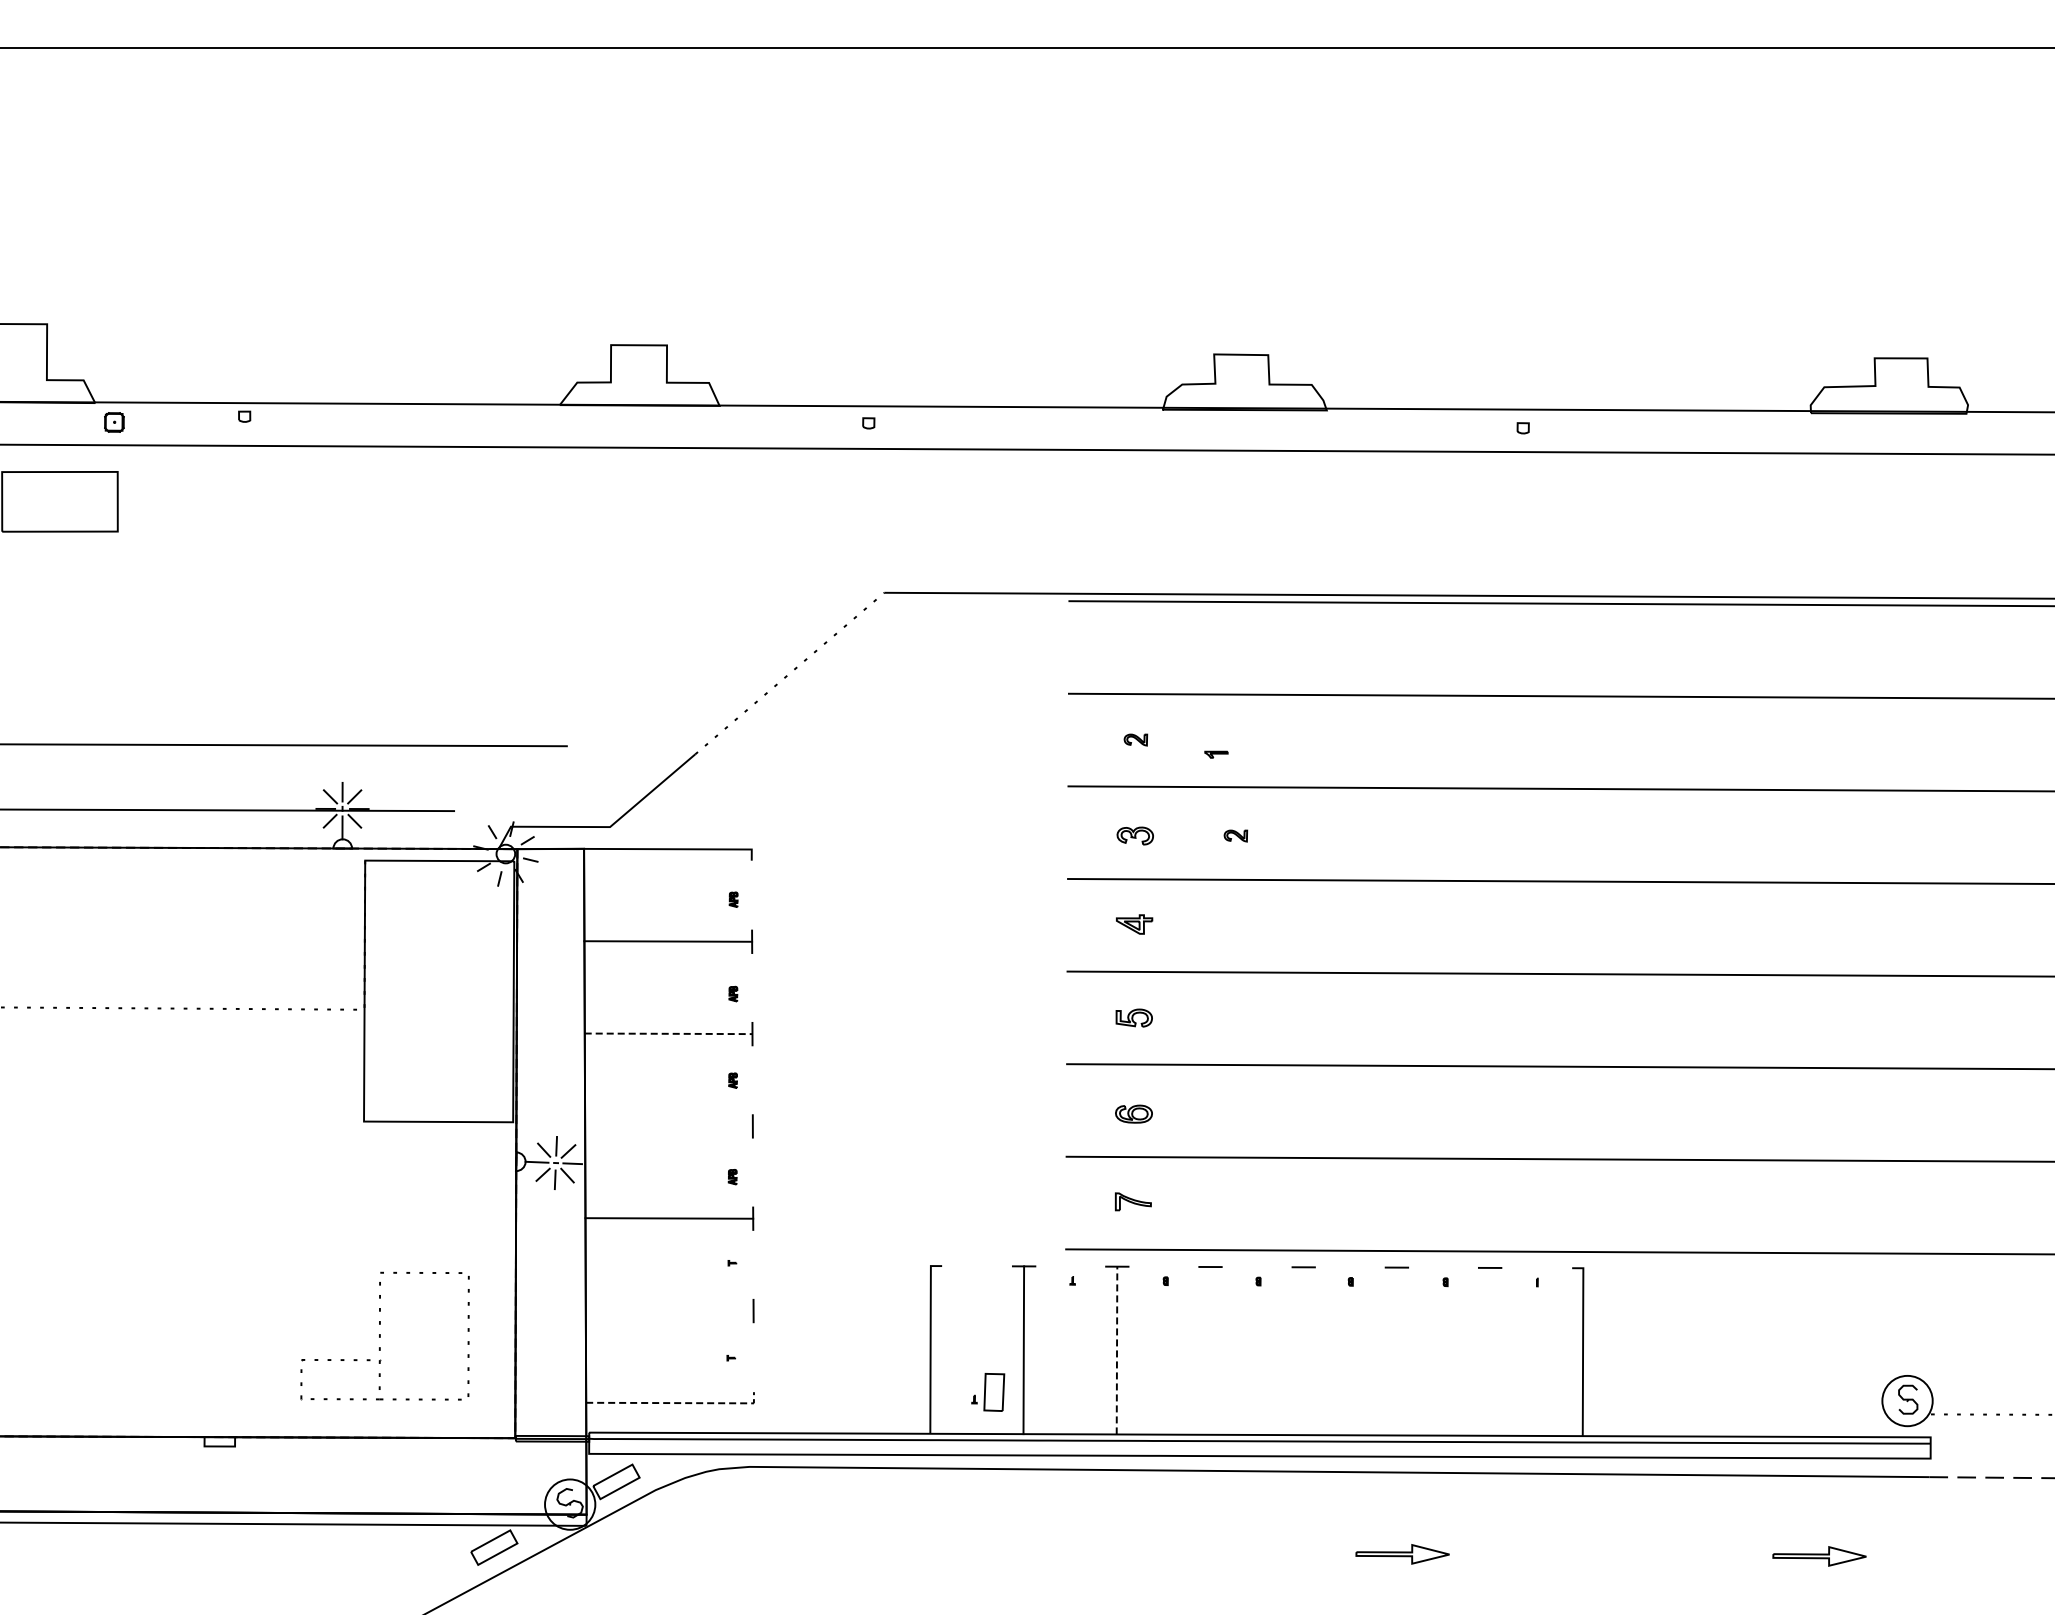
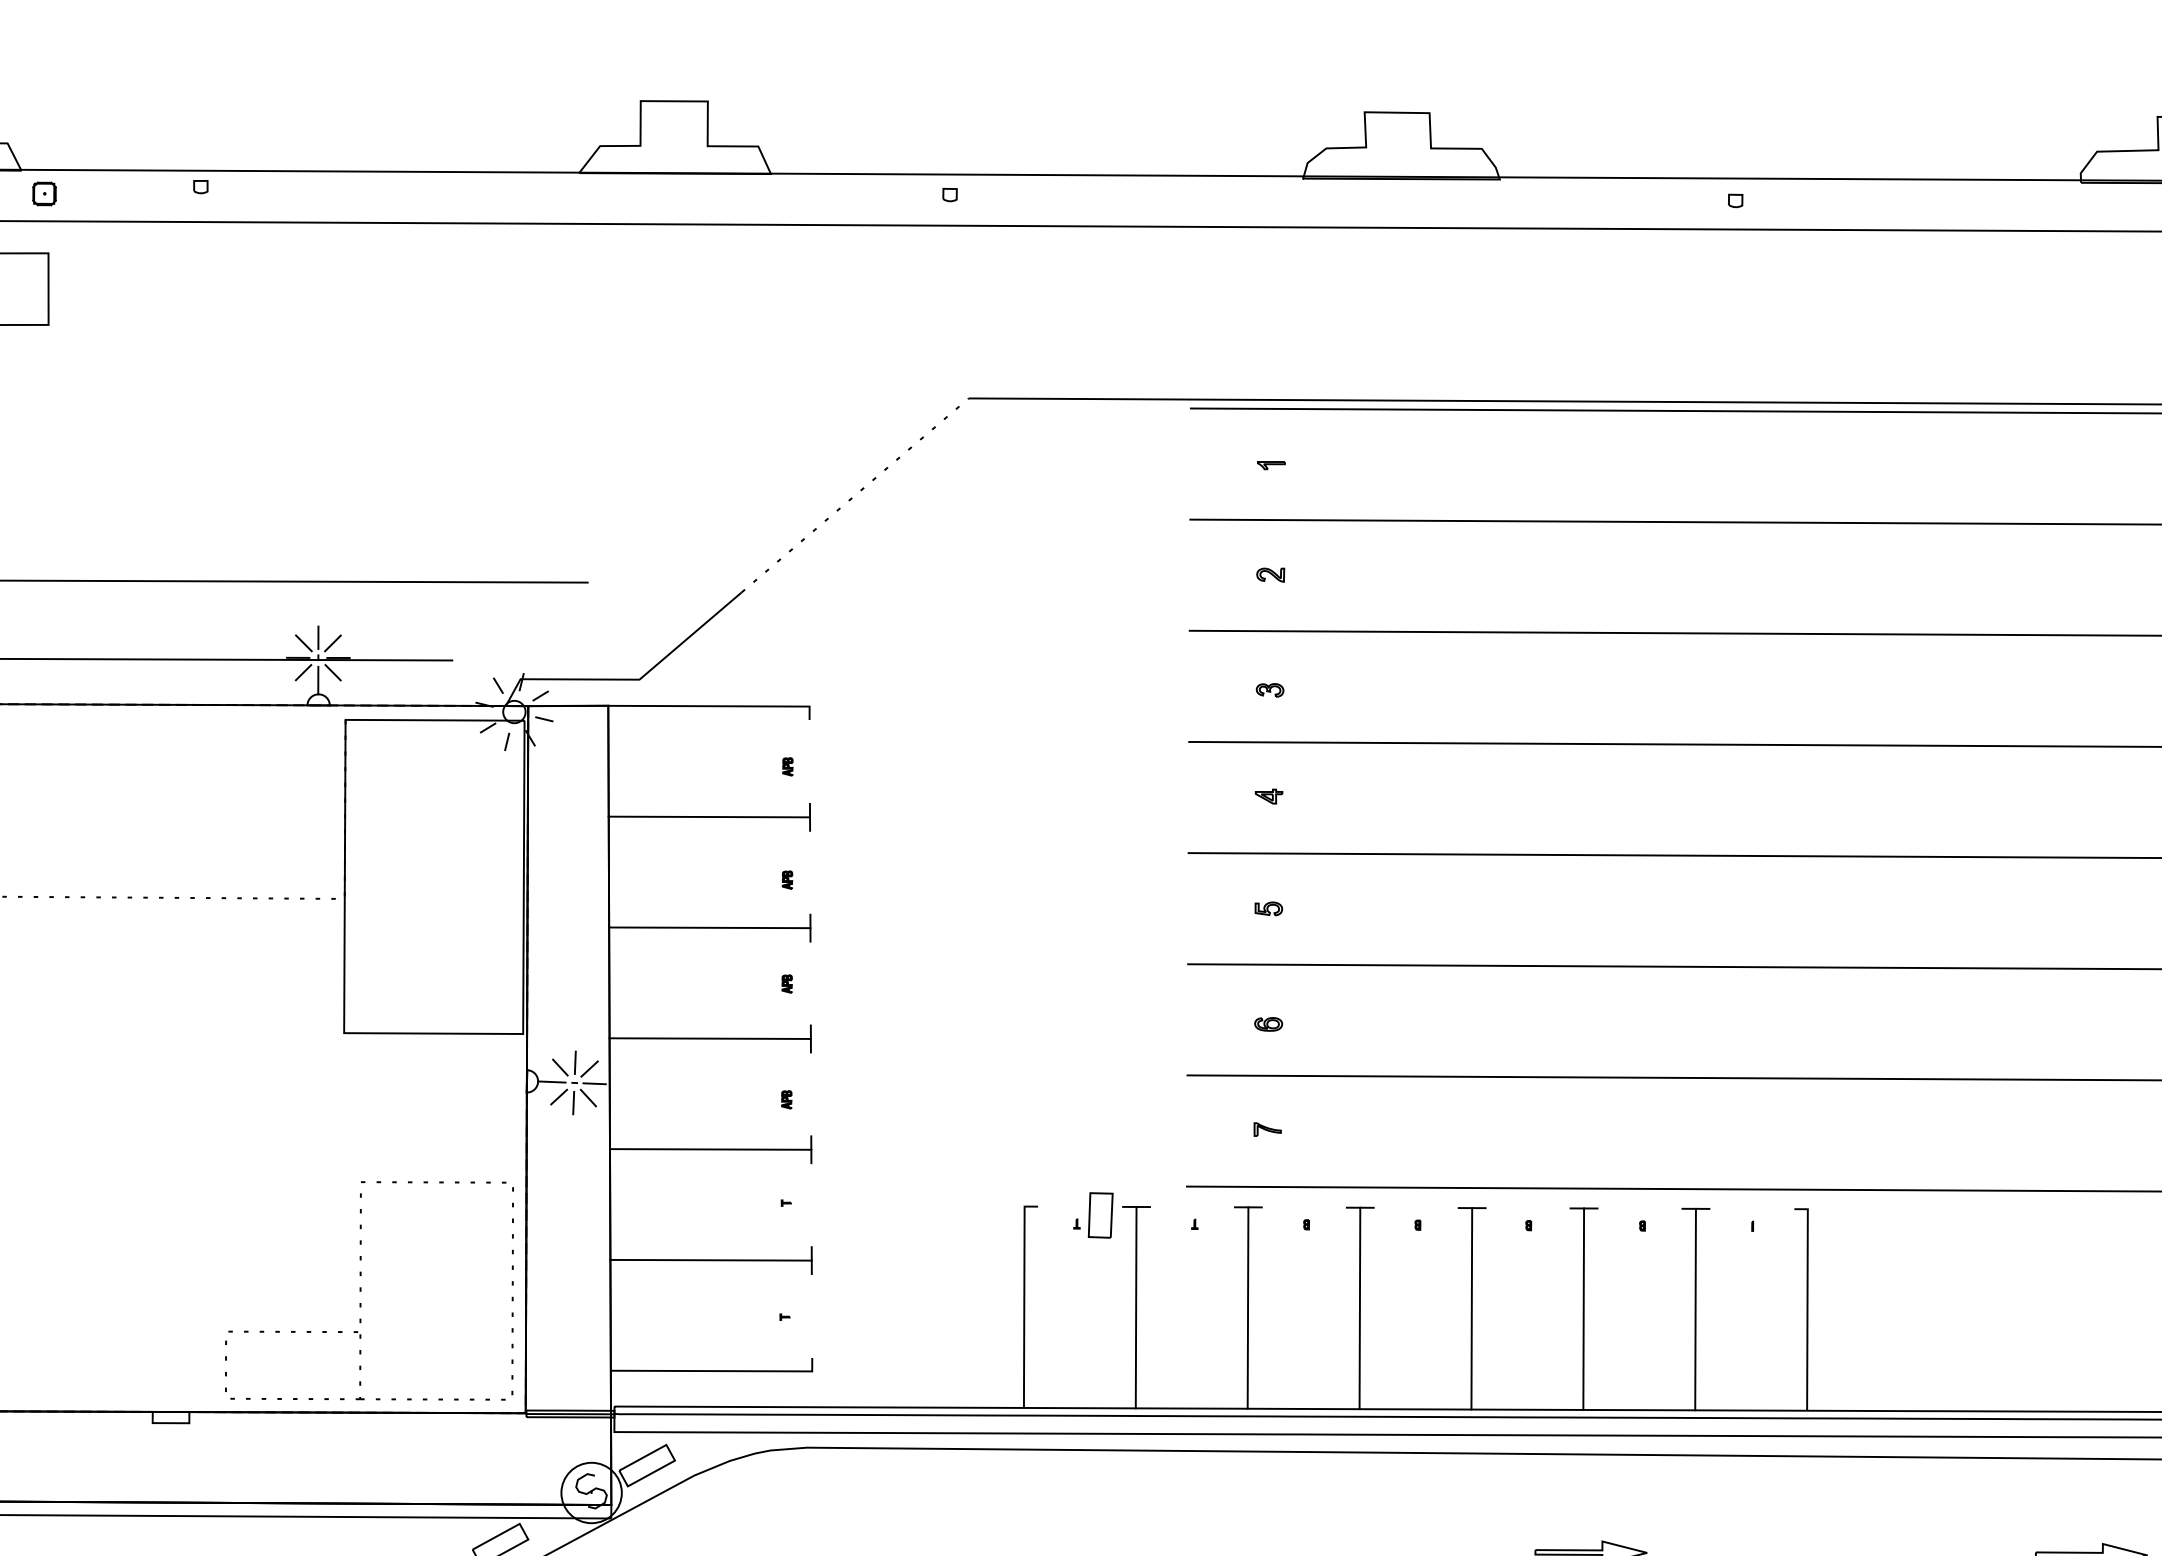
part: (1216, 754) -> (1271, 465), moved
part: (1135, 835) -> (1270, 689), size x0.62
part: (1235, 835) -> (1390, 689), removed
part: (1134, 924) -> (1269, 796), size x0.62
part: (1134, 1017) -> (1269, 908), size x0.62
line: (668, 1033) -> (709, 927), dashed -> solid
part: (1134, 1114) -> (1269, 1024), size x0.62
line: (668, 1125) -> (709, 1037), added
part: (1133, 1201) -> (1267, 1129), size x0.62
line: (669, 1310) -> (710, 1259), added
part: (384, 1335) -> (368, 1289), size x1.43
line: (1117, 1350) -> (1248, 1307), dashed -> solid
line: (1209, 1350) -> (1359, 1307), added
line: (1303, 1351) -> (1471, 1309), added
line: (1396, 1351) -> (1583, 1309), added
line: (1489, 1351) -> (1695, 1309), added
part: (988, 1392) -> (1093, 1215), moved
line: (677, 1403) -> (720, 1371), dashed -> solid

